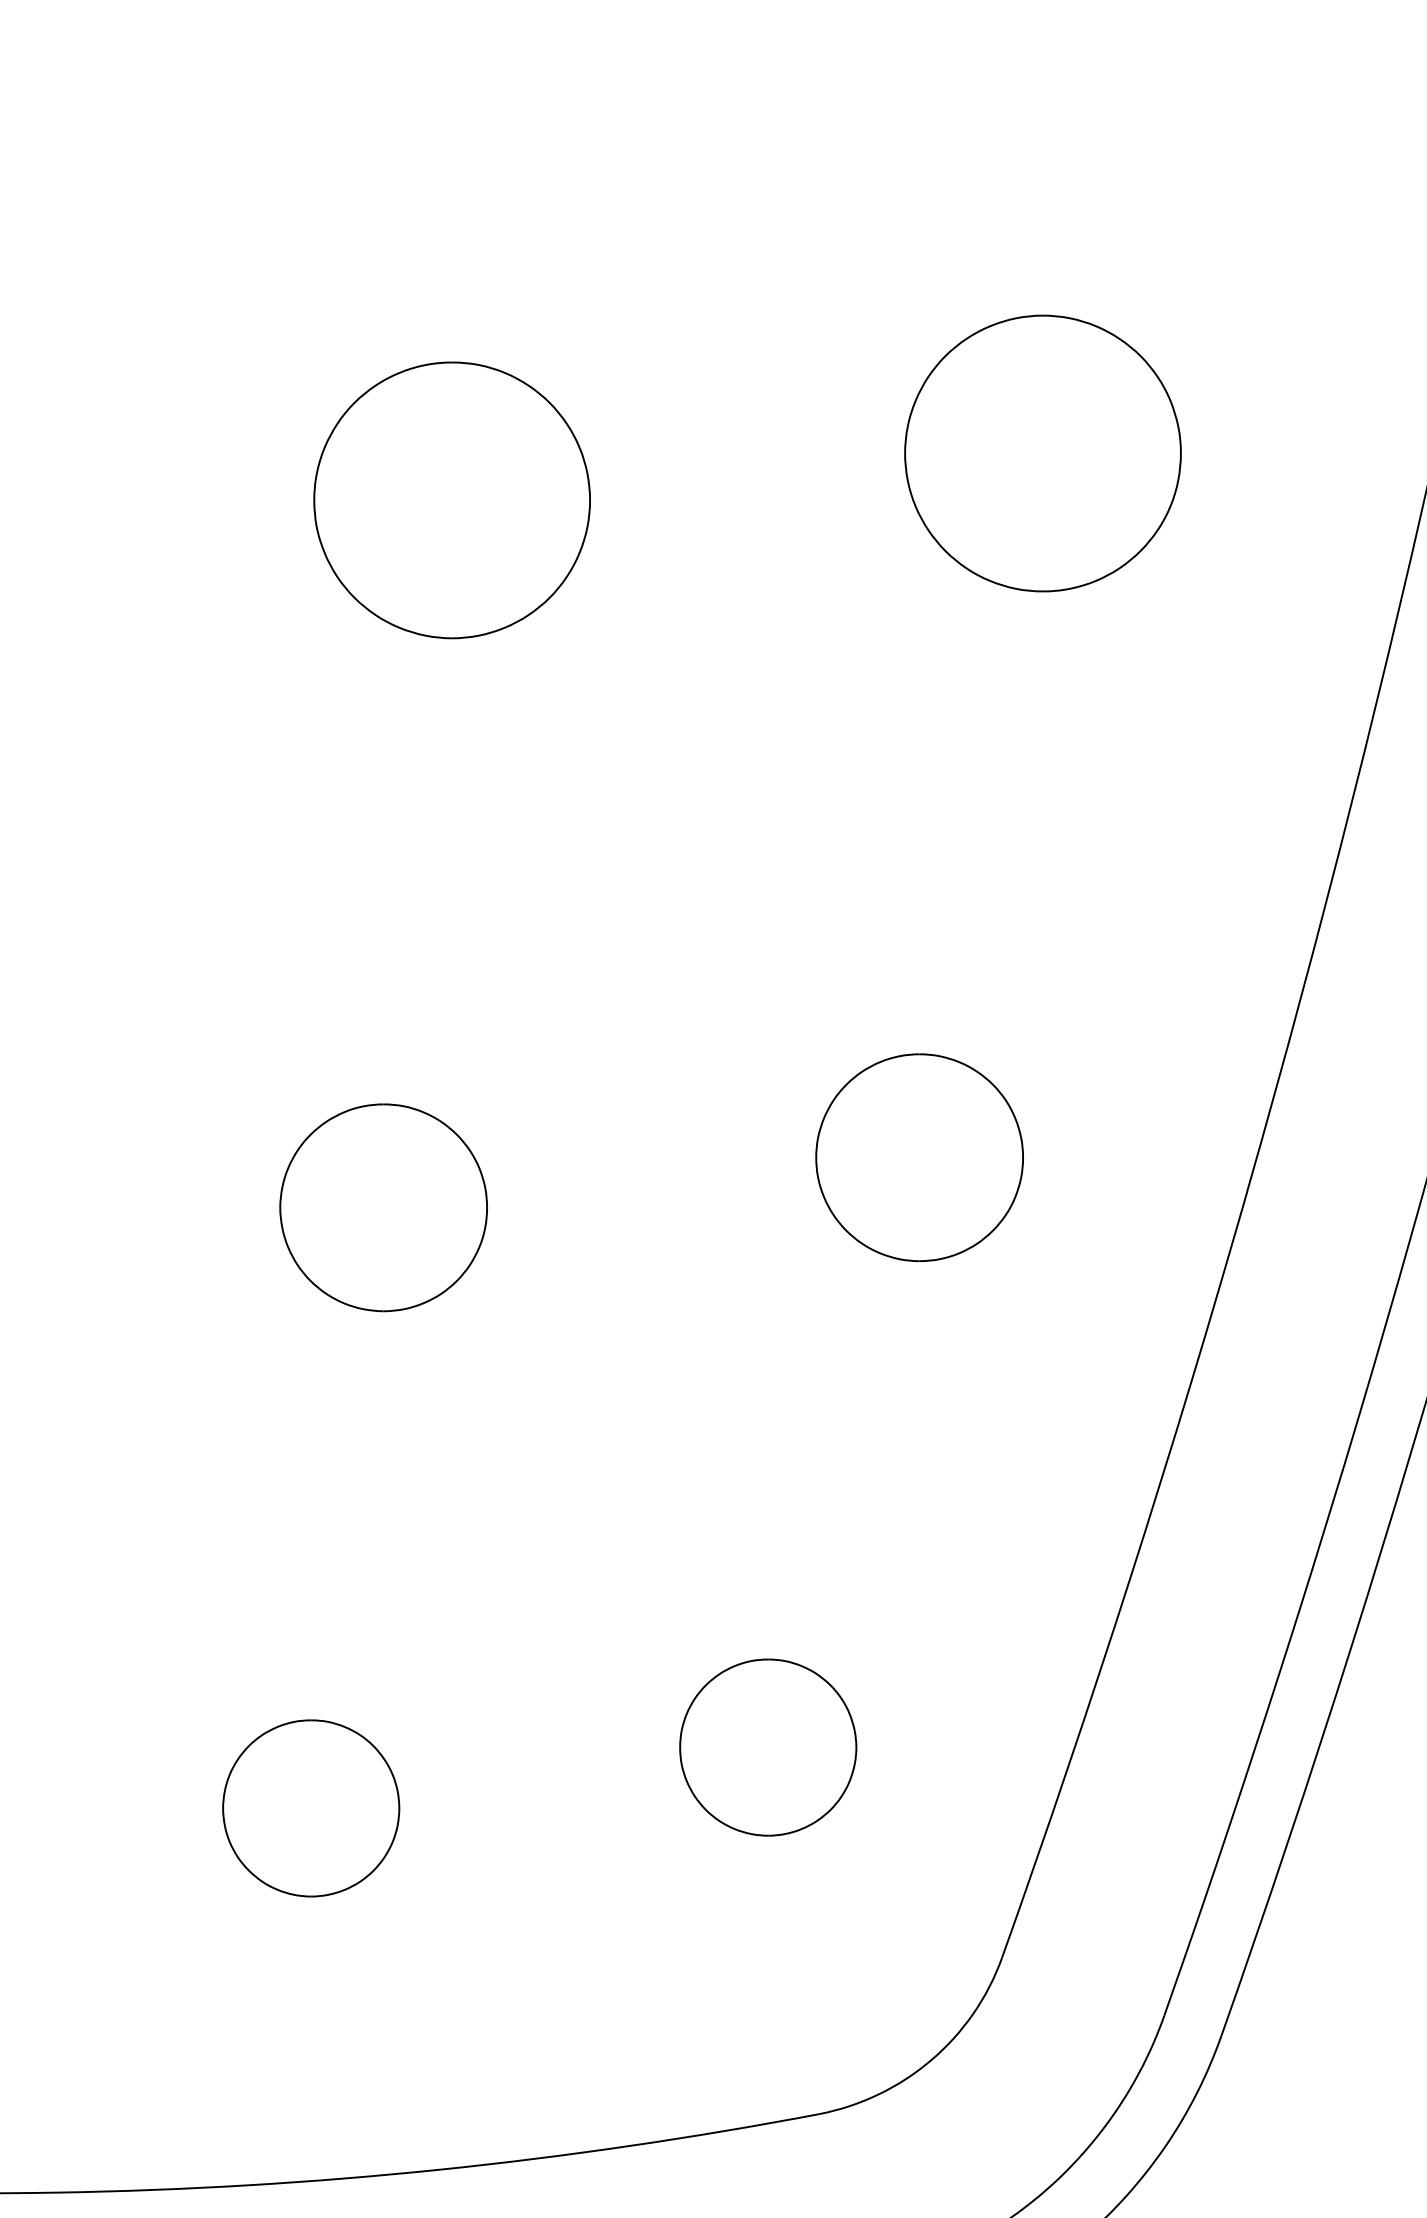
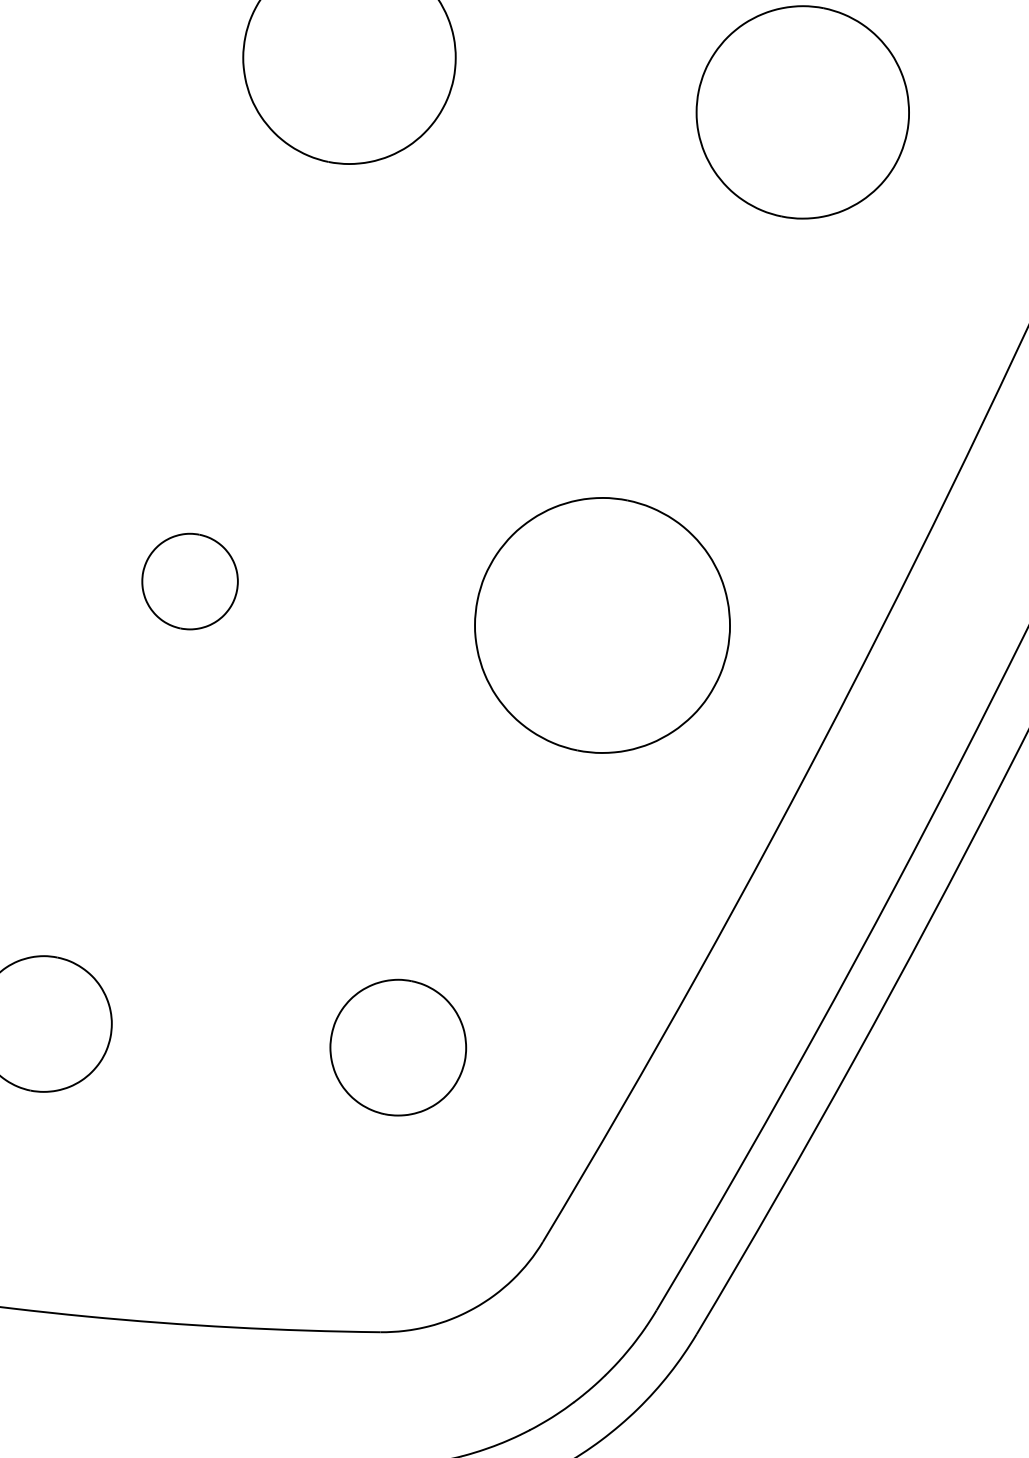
part: (919, 1157) -> (602, 625), size x1.6
part: (383, 1207) -> (190, 581), size x0.6

